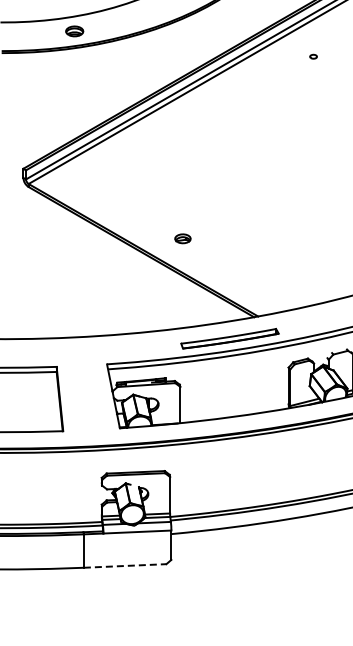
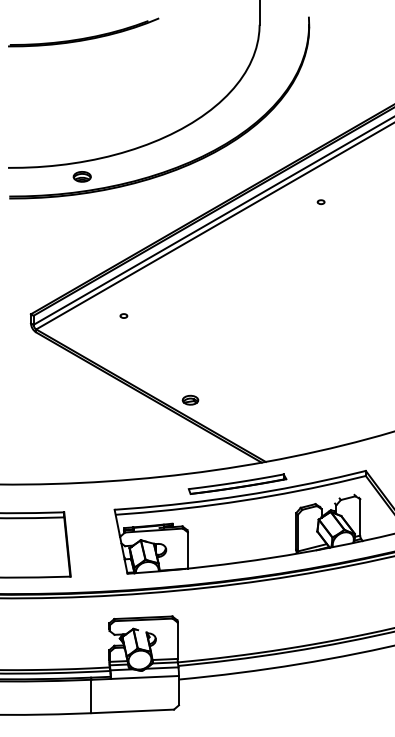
part: (115, 170) -> (123, 315), added
part: (182, 238) -> (190, 399), moved
line: (125, 566) -> (133, 711), dashed -> solid

